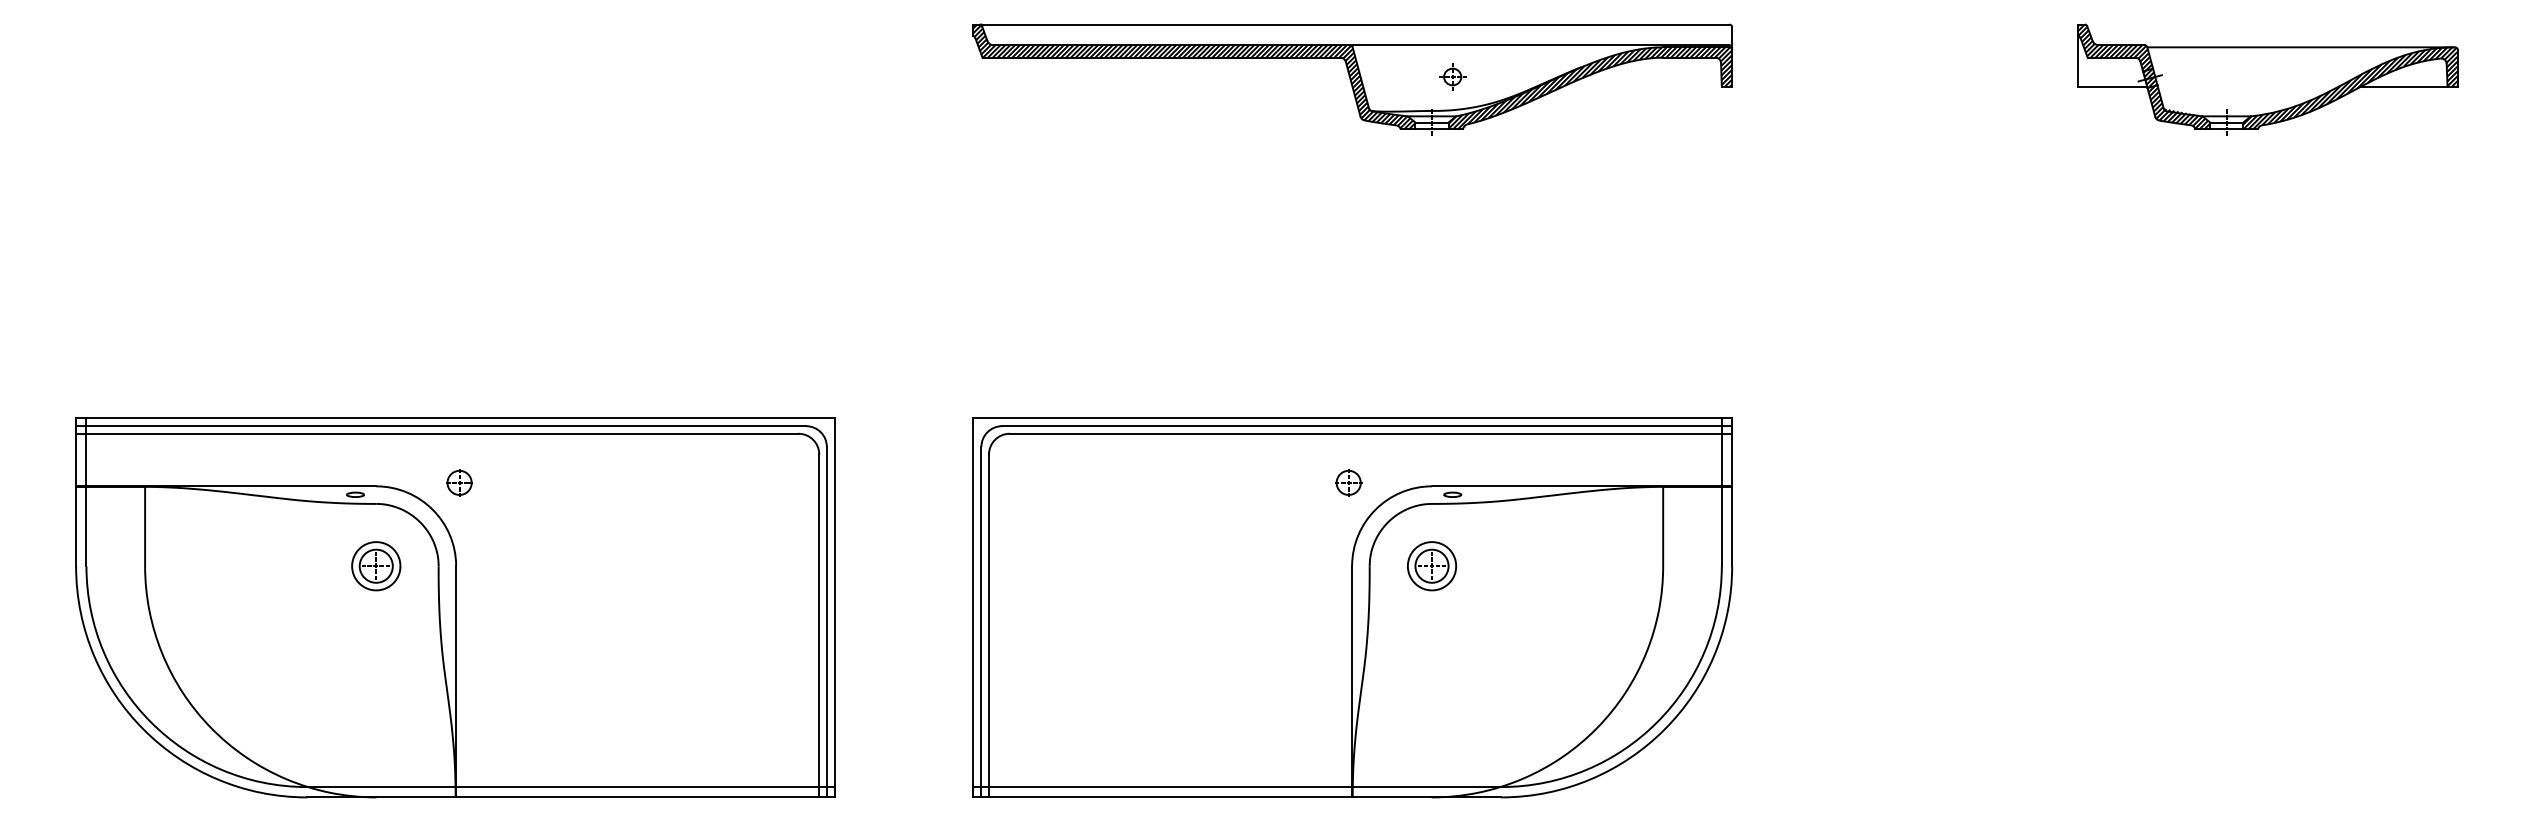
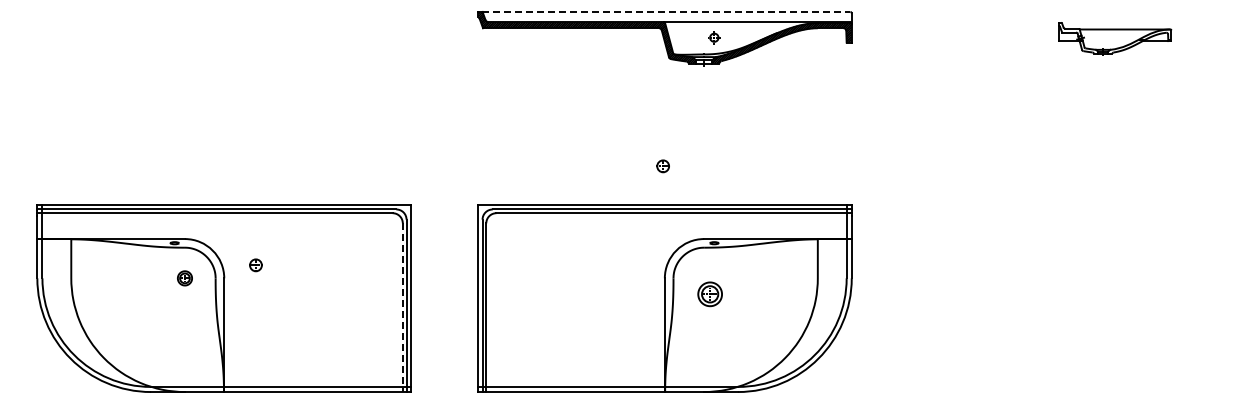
line: (1355, 23) -> (666, 11), solid -> dashed
part: (2268, 78) -> (1115, 38), size x0.6
part: (458, 483) -> (255, 265), moved
part: (1347, 483) -> (662, 166), moved
part: (375, 566) -> (184, 278), size x0.6
part: (1430, 566) -> (709, 294), moved
line: (818, 627) -> (402, 308), solid -> dashed

